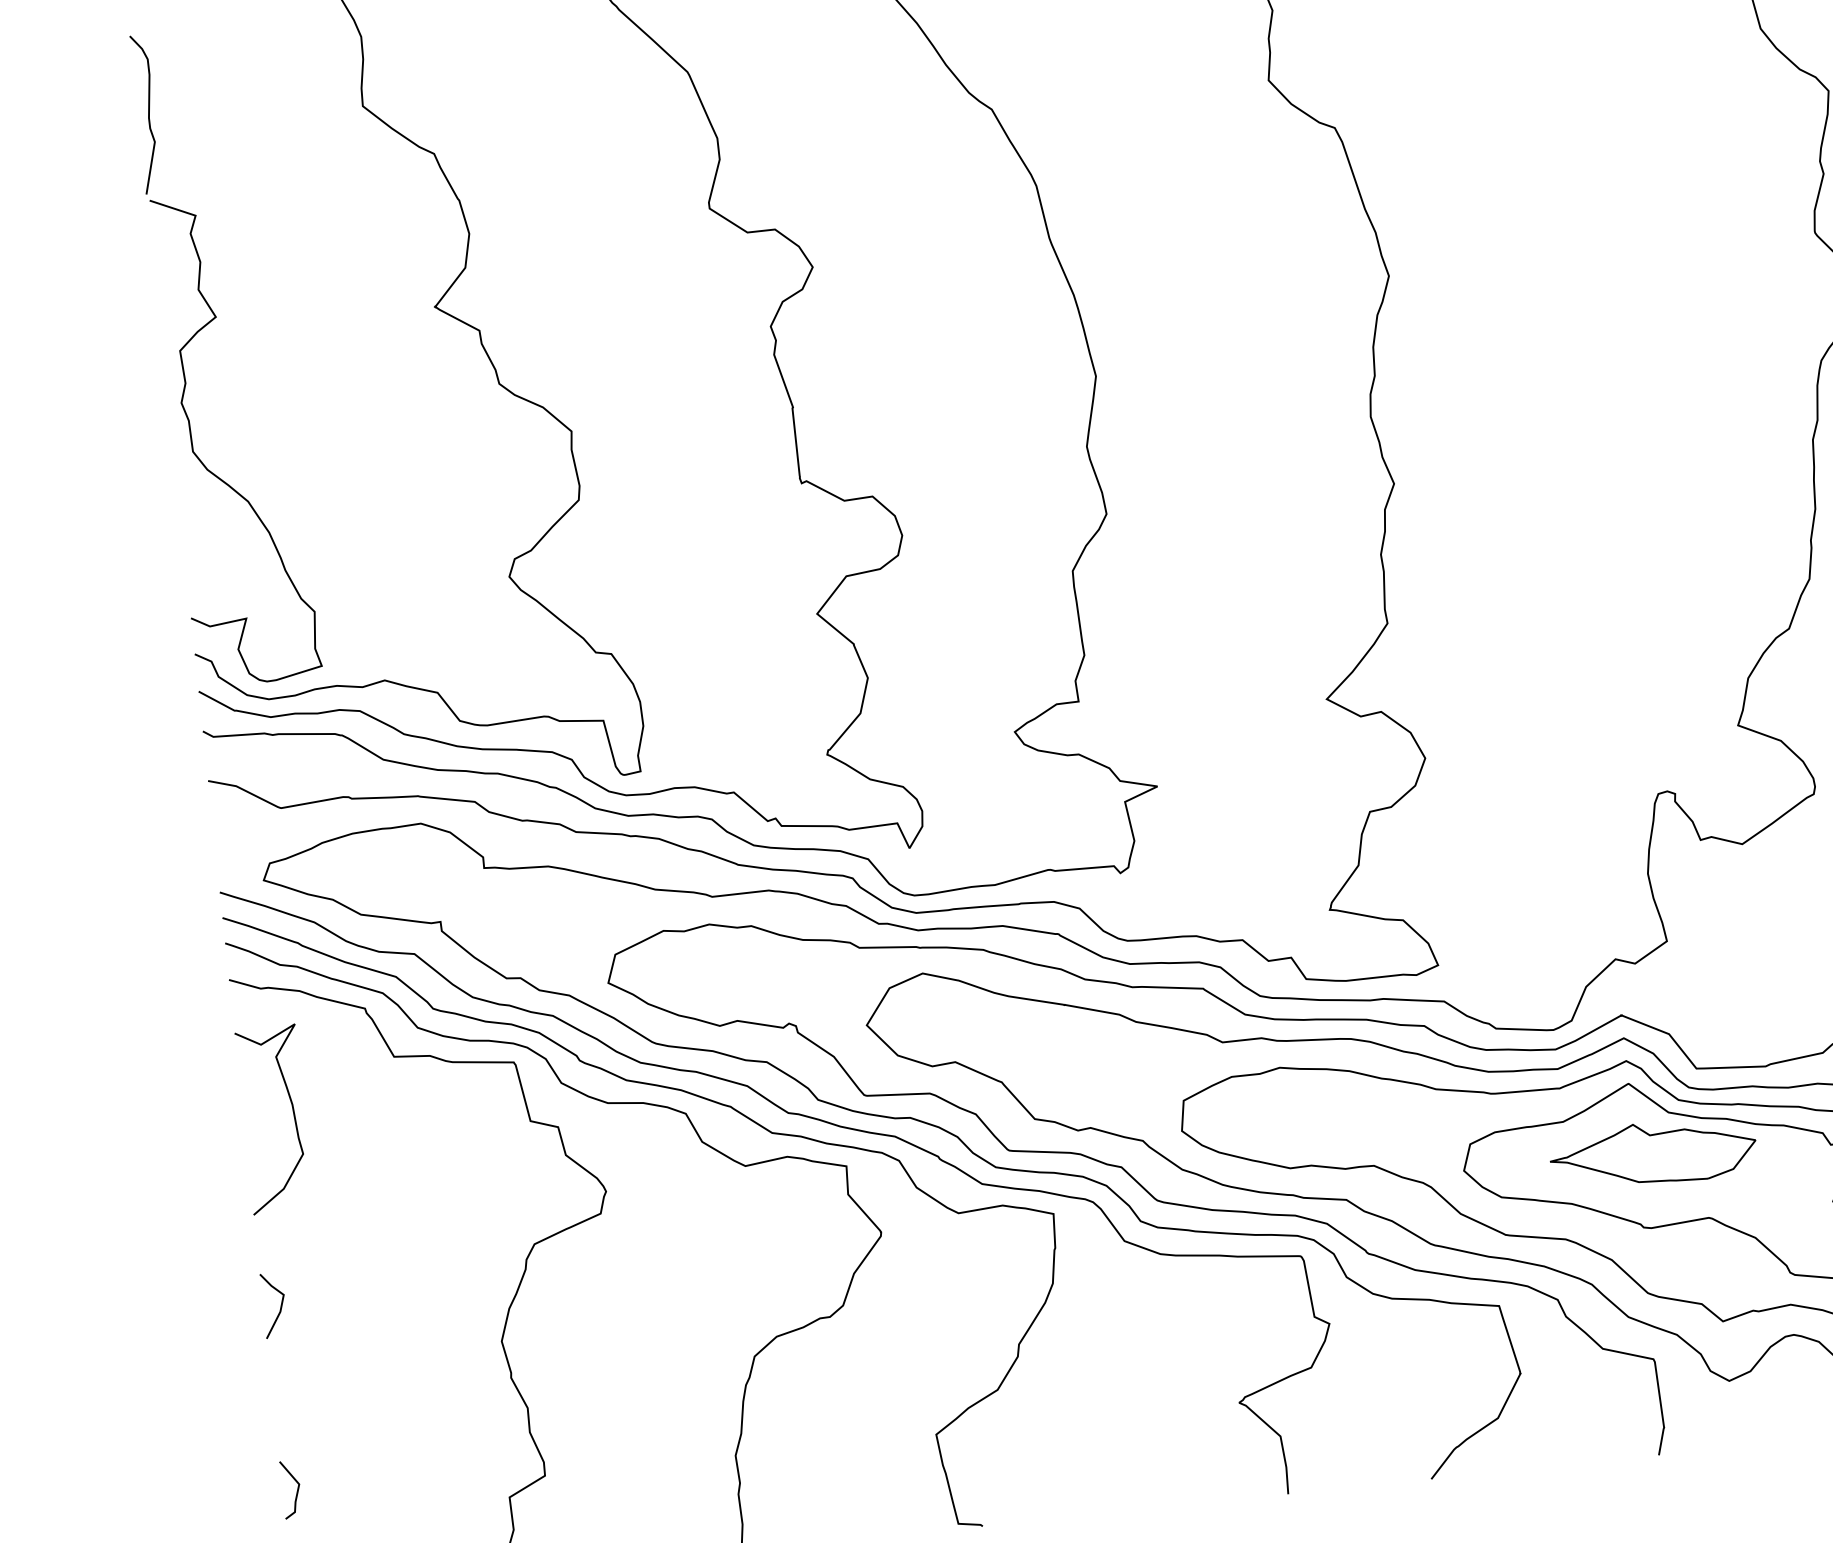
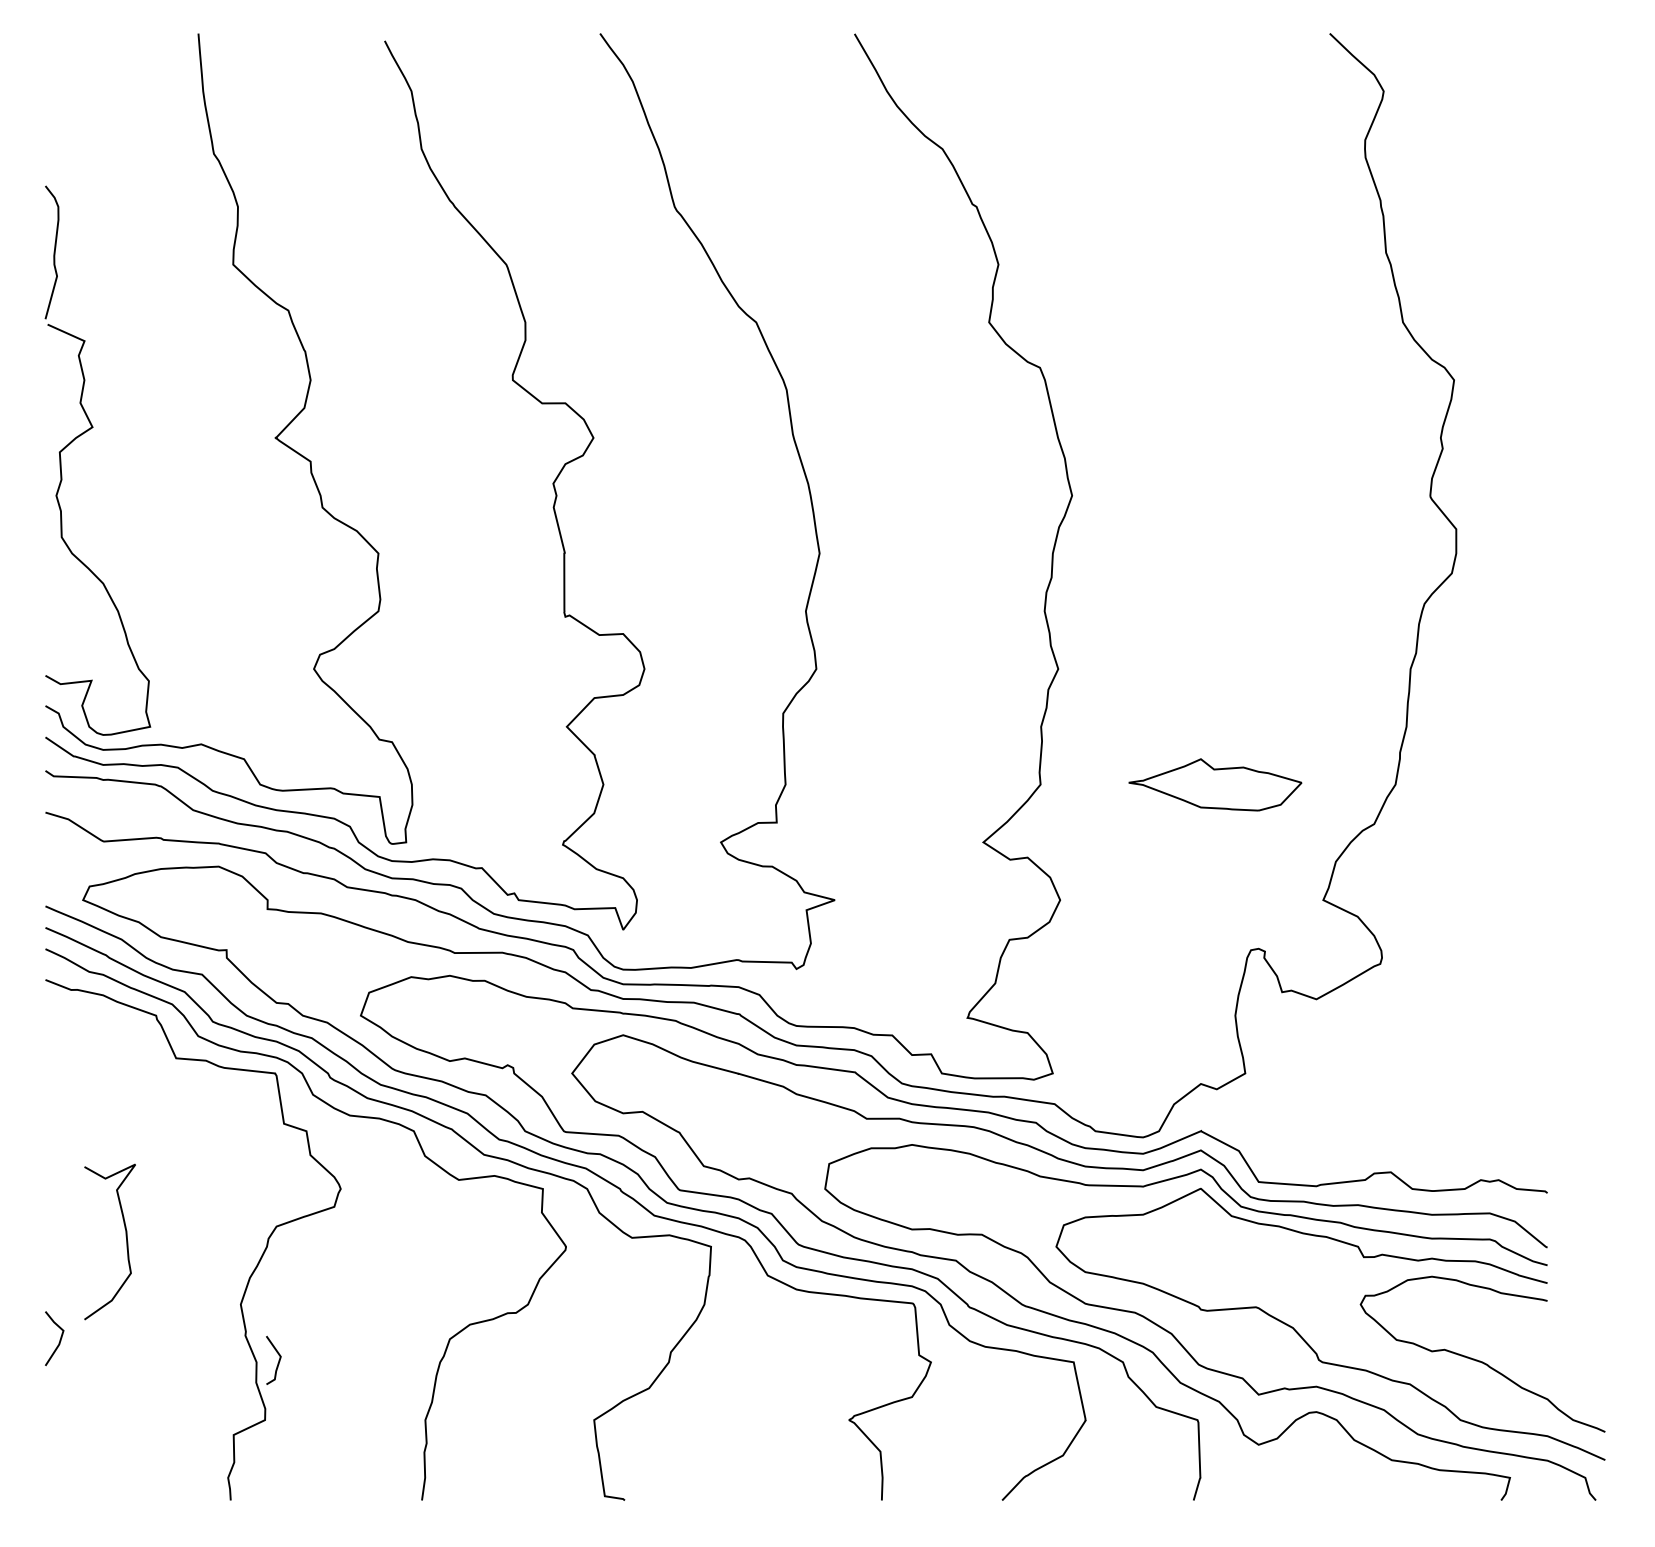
curve: (292, 1111) -> (125, 1236), moved
part: (1653, 1153) -> (1215, 784), moved
line: (280, 1305) -> (59, 1339), moved
line: (296, 1489) -> (278, 1360), moved

